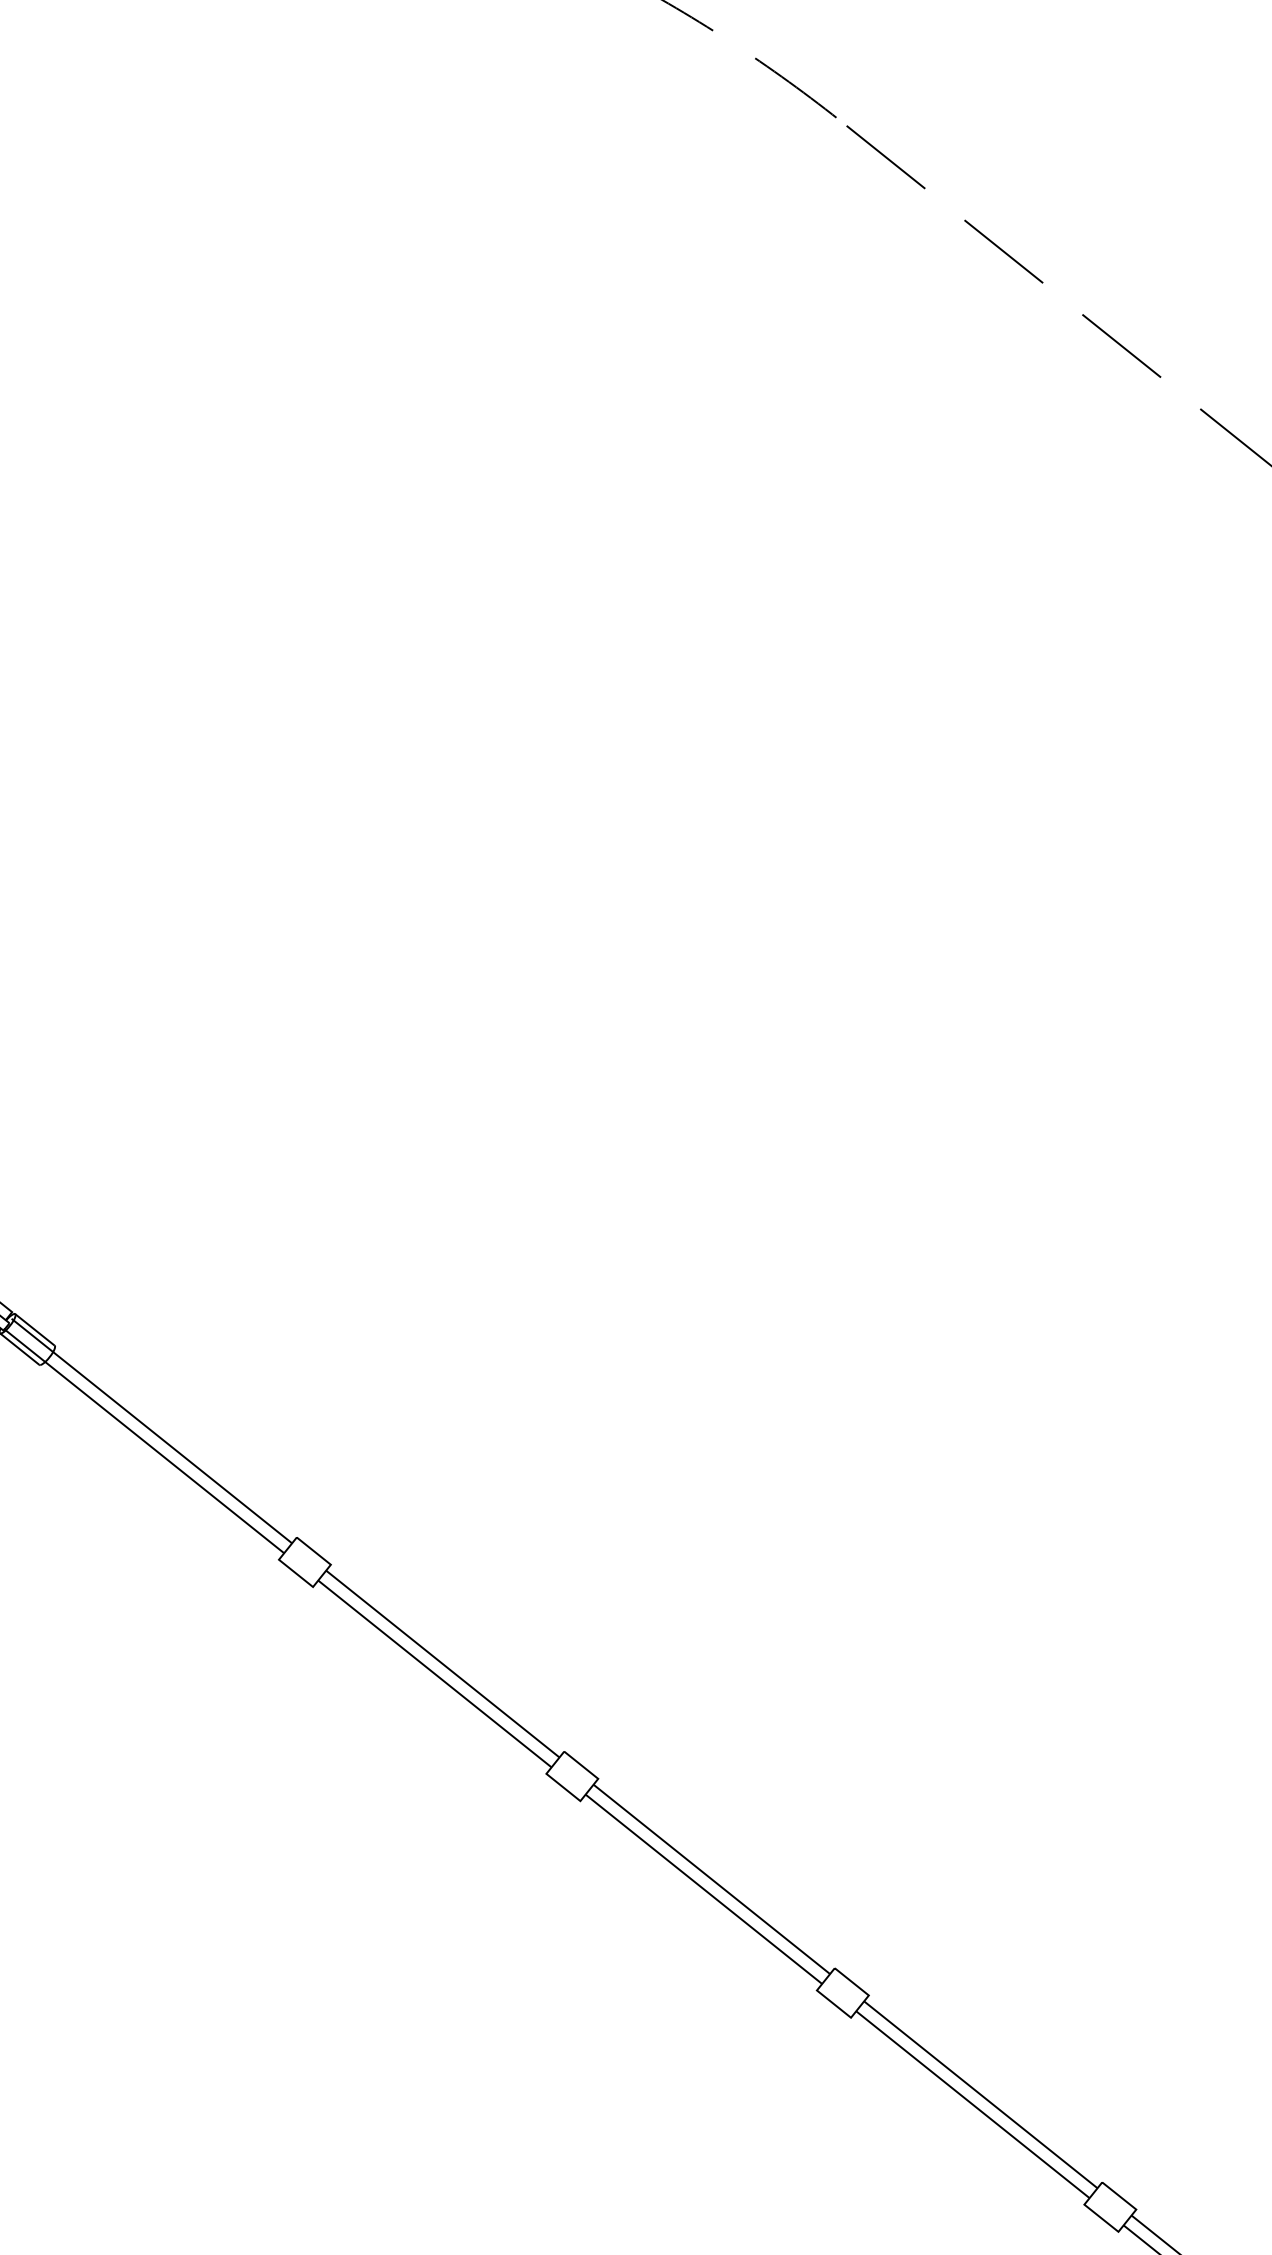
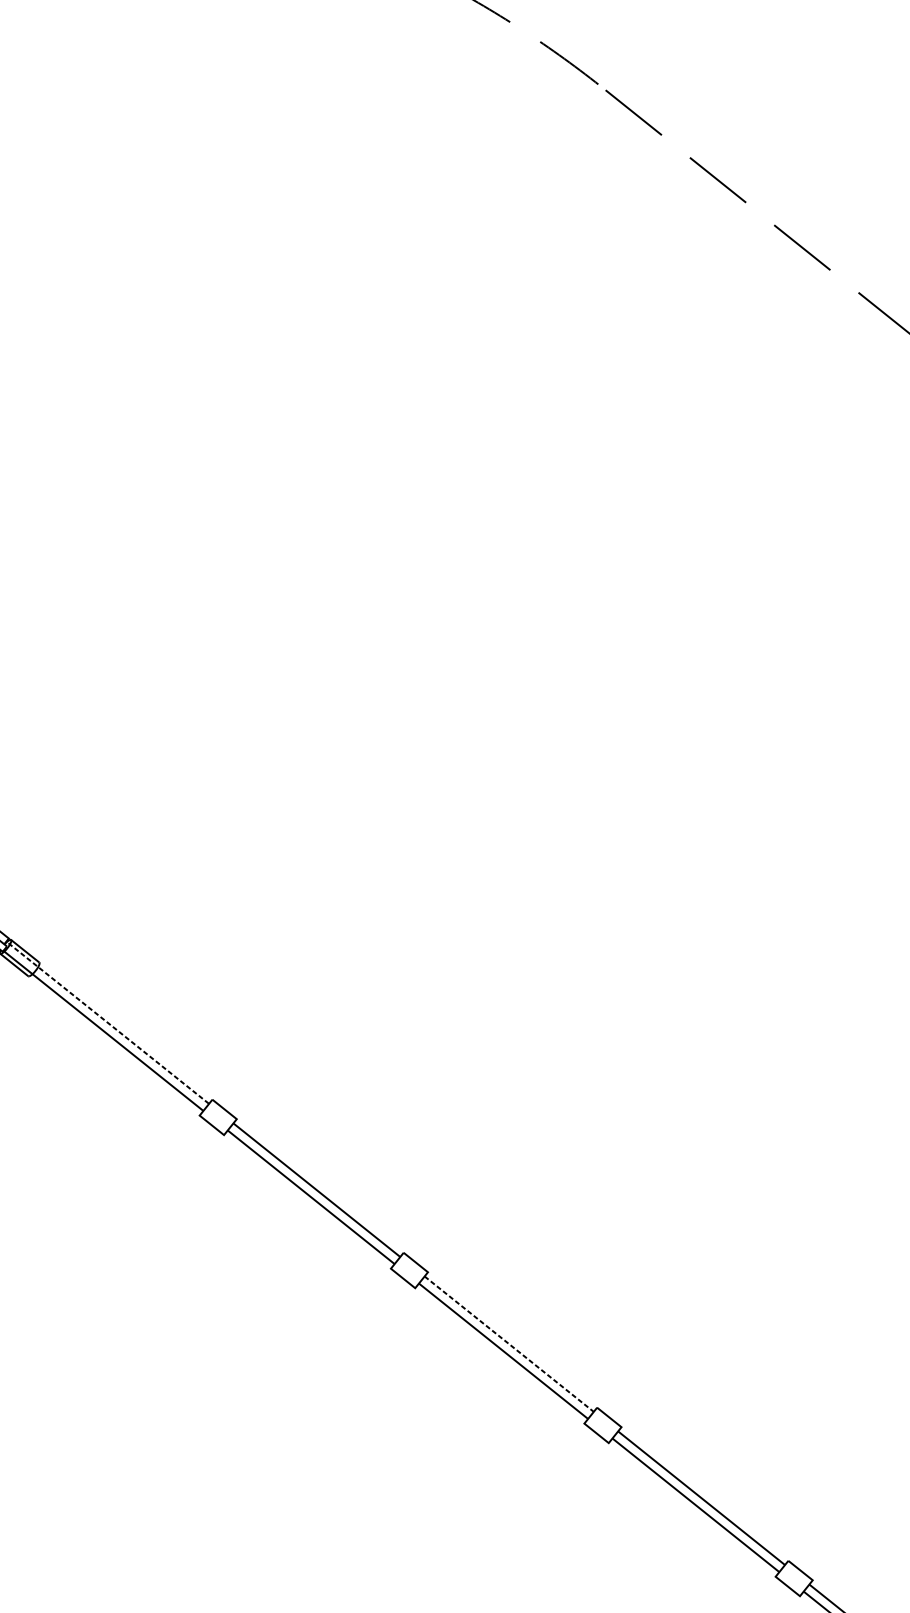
line: (151, 1431) -> (108, 1023), solid -> dashed
line: (712, 1879) -> (509, 1344), solid -> dashed

